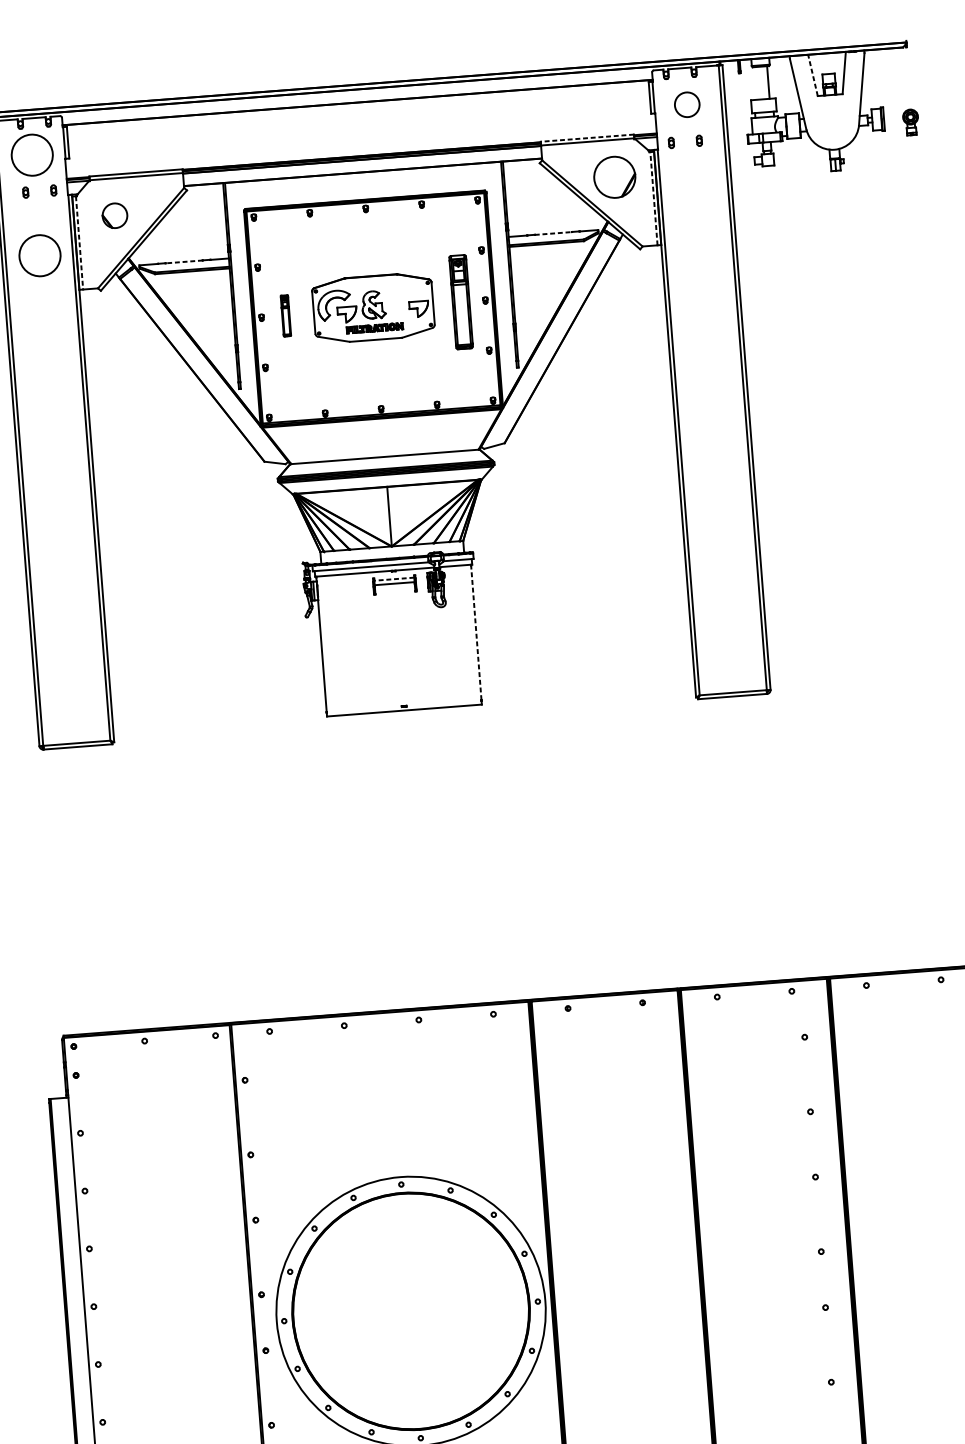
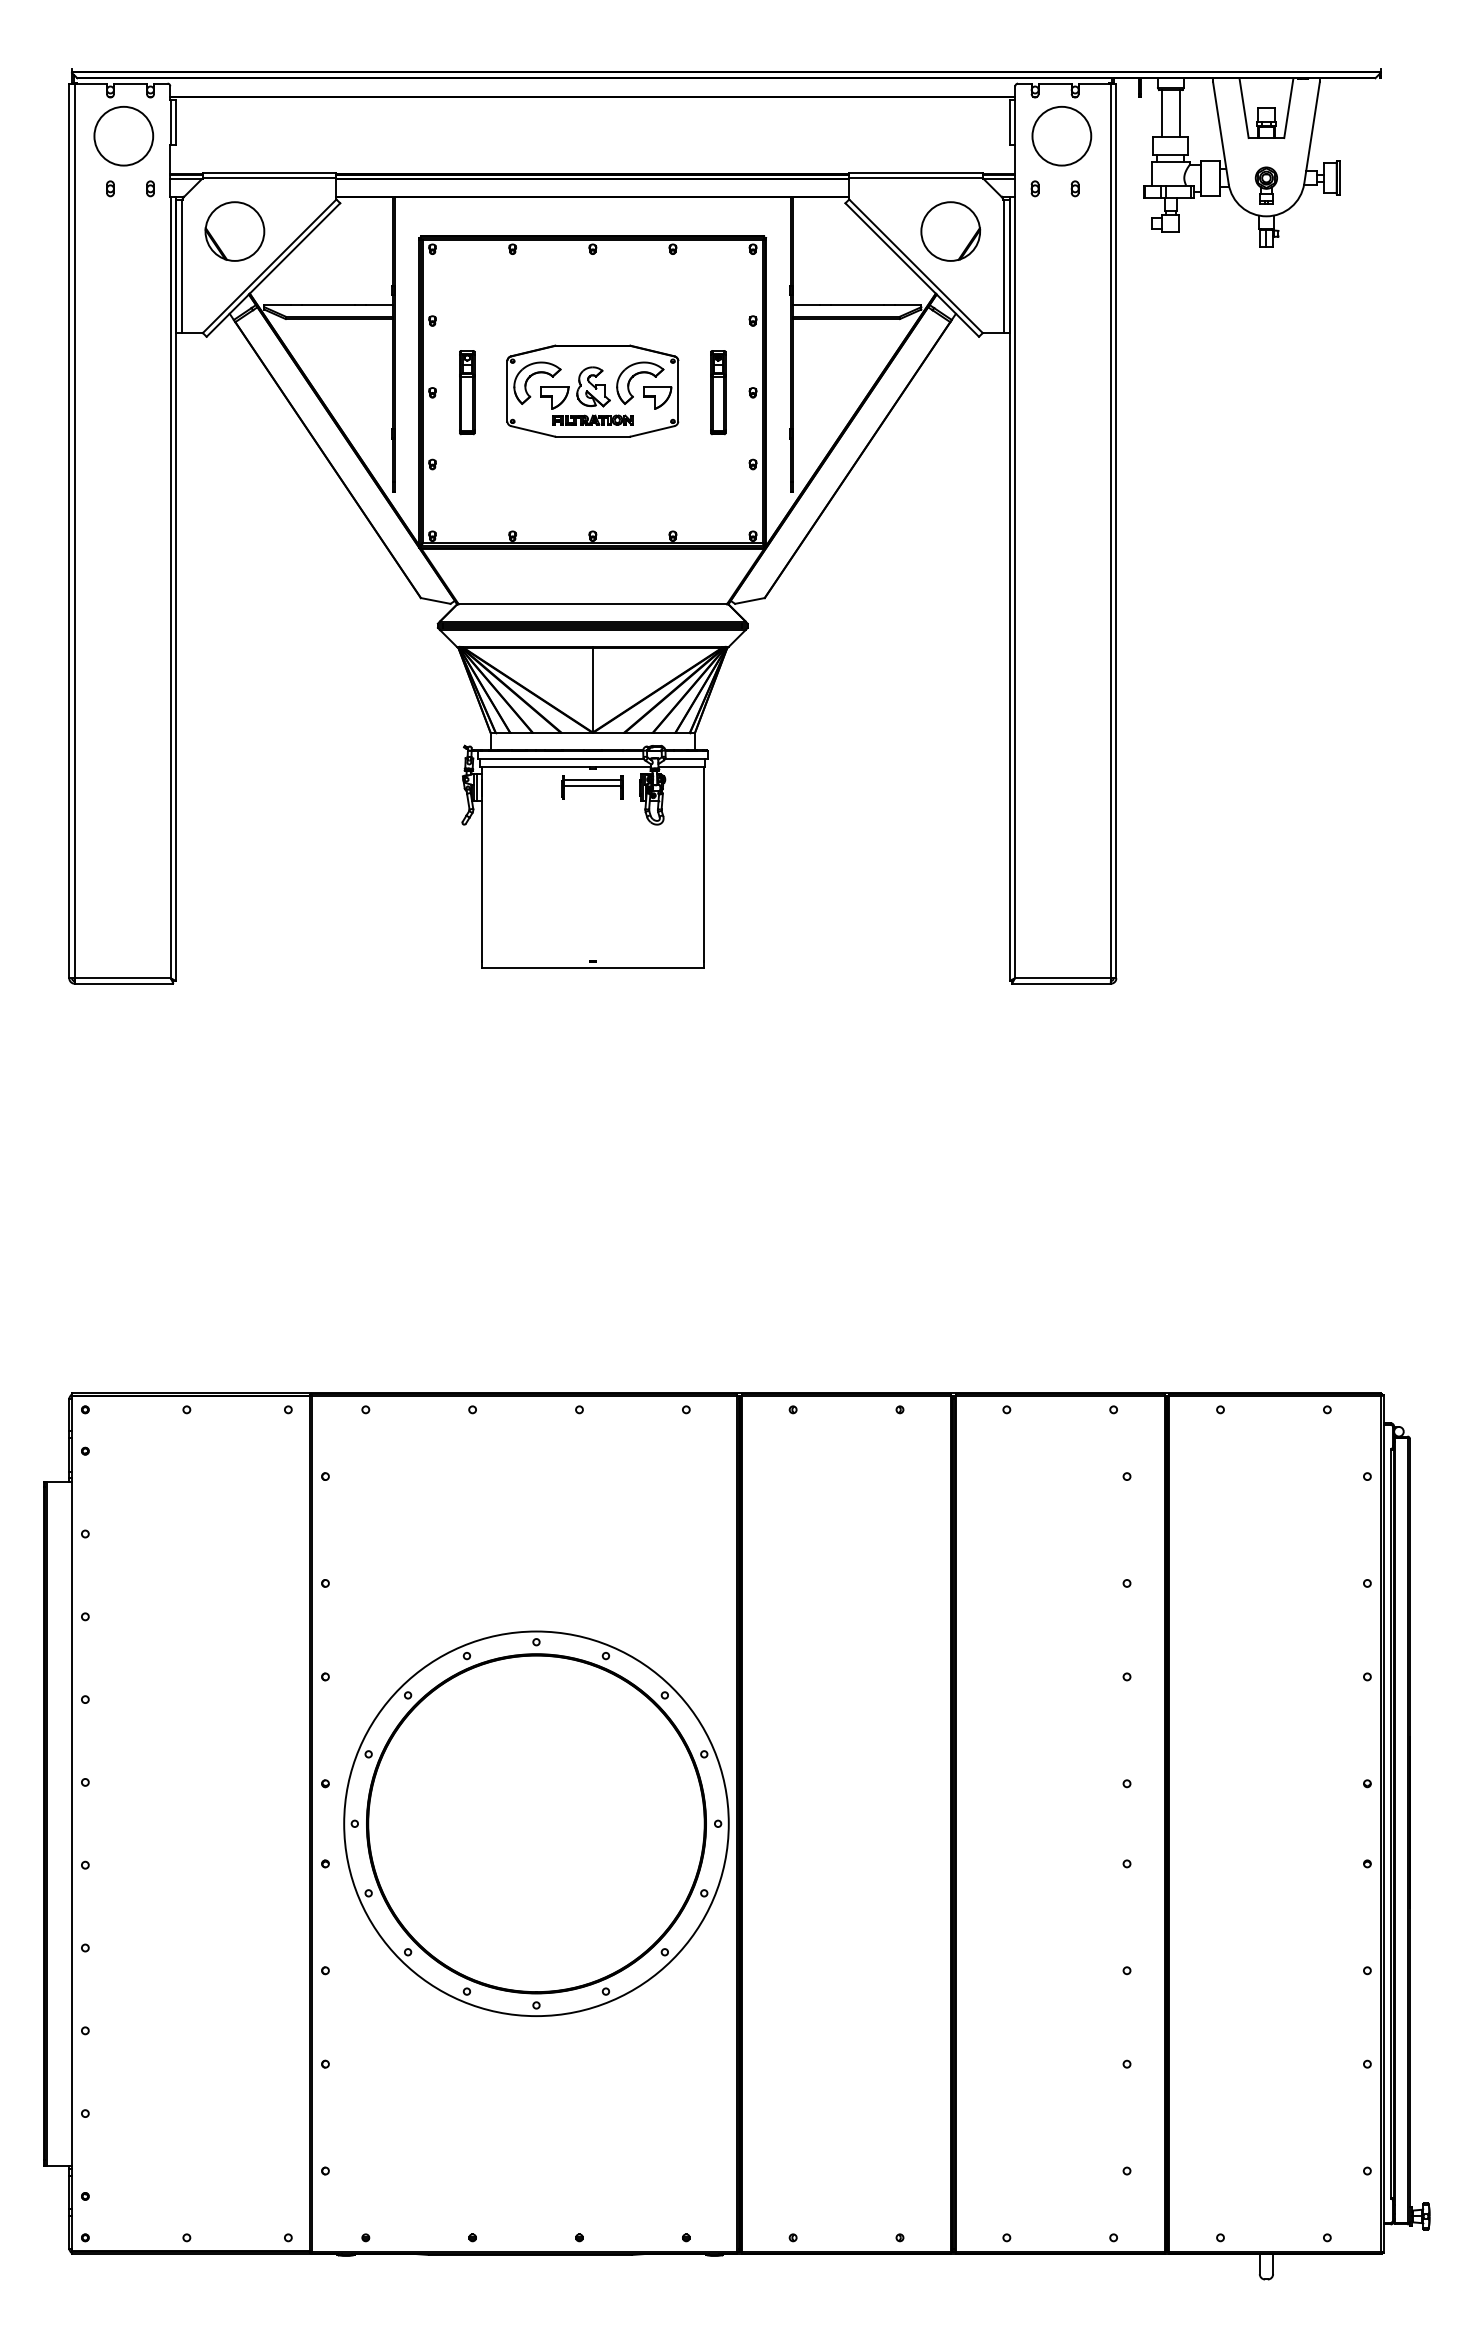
line: (813, 74) -> (1244, 107), dashed -> solid
line: (755, 83) -> (1161, 113), added
circle: (686, 104) -> (1061, 135), size x1.67
part: (910, 122) -> (1265, 185), moved
line: (587, 137) -> (916, 172), dashed -> solid
line: (654, 198) -> (1004, 266), dashed -> solid
part: (114, 215) -> (234, 231), size x1.67
line: (553, 233) -> (857, 304), dashed -> solid
line: (79, 243) -> (181, 266), dashed -> solid
circle: (39, 255) -> (123, 280), removed
line: (184, 261) -> (328, 304), dashed -> solid
part: (403, 294) -> (636, 375), added
part: (461, 302) -> (718, 392), size x0.62
part: (286, 315) -> (467, 392), size x1.43
line: (394, 579) -> (592, 779), dashed -> solid
line: (476, 632) -> (703, 864), dashed -> solid

